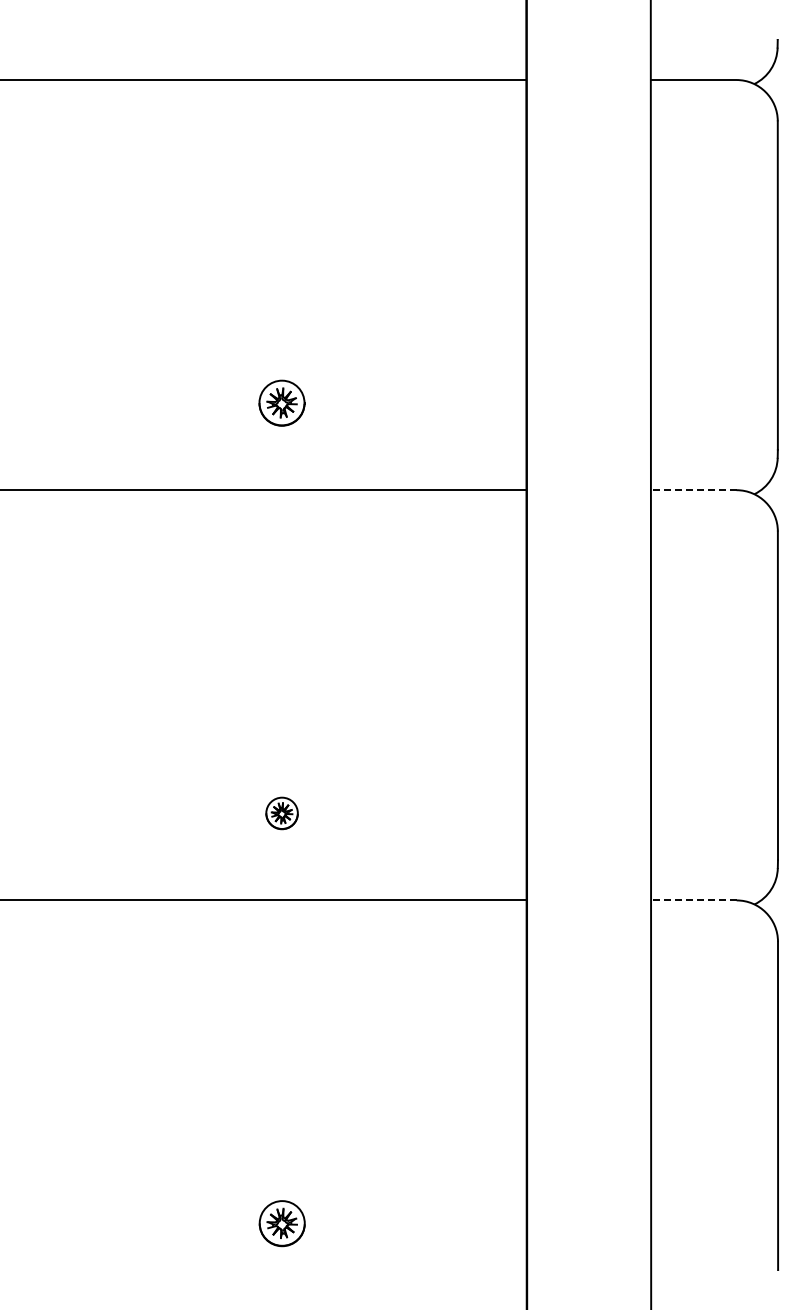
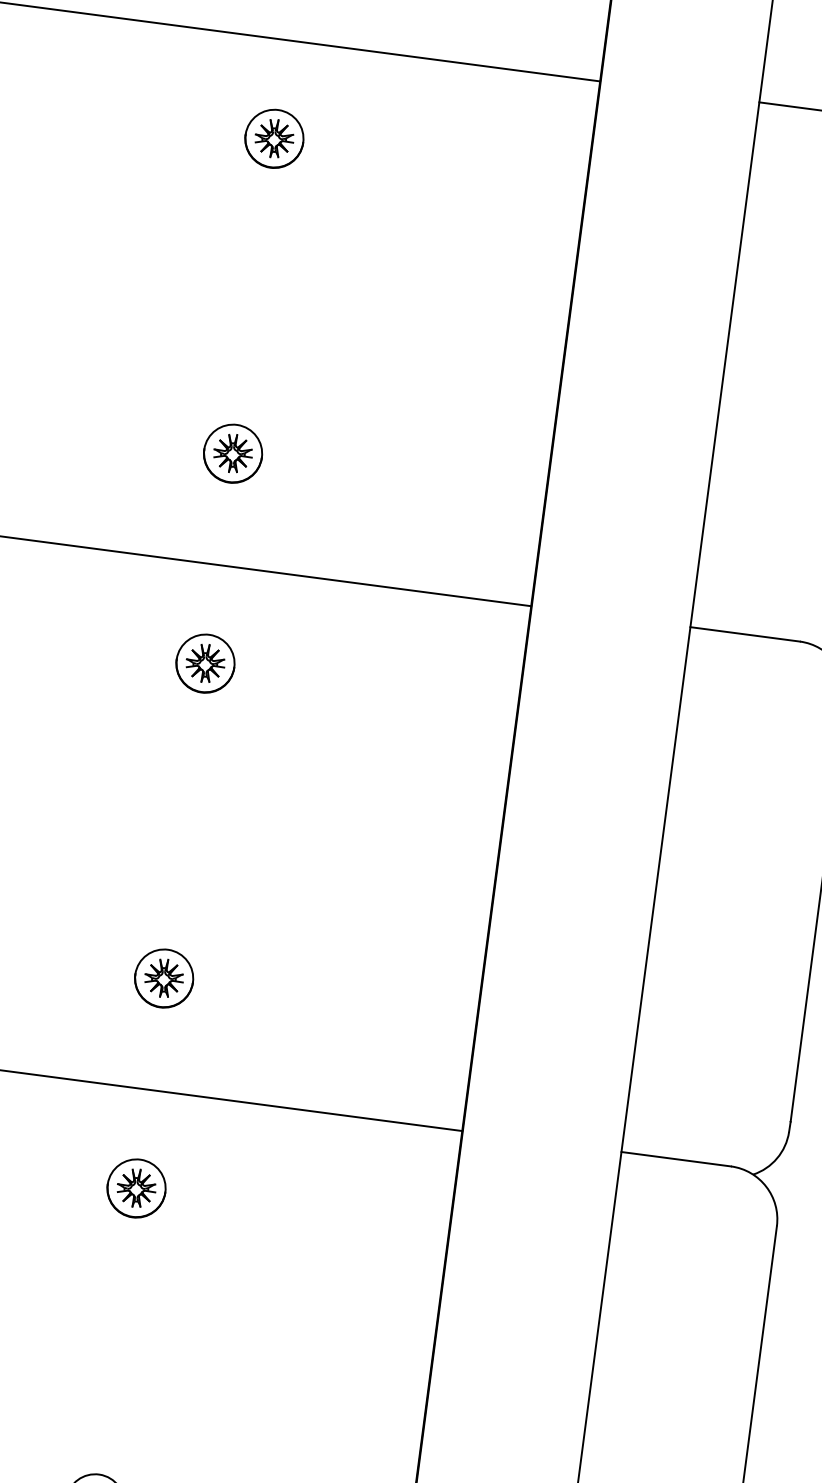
part: (281, 156) -> (273, 138), added
line: (693, 490) -> (744, 634), dashed -> solid
part: (281, 566) -> (204, 662), added
part: (281, 813) -> (163, 978), size x1.43
line: (693, 900) -> (675, 1159), dashed -> solid
part: (281, 977) -> (135, 1188), added

